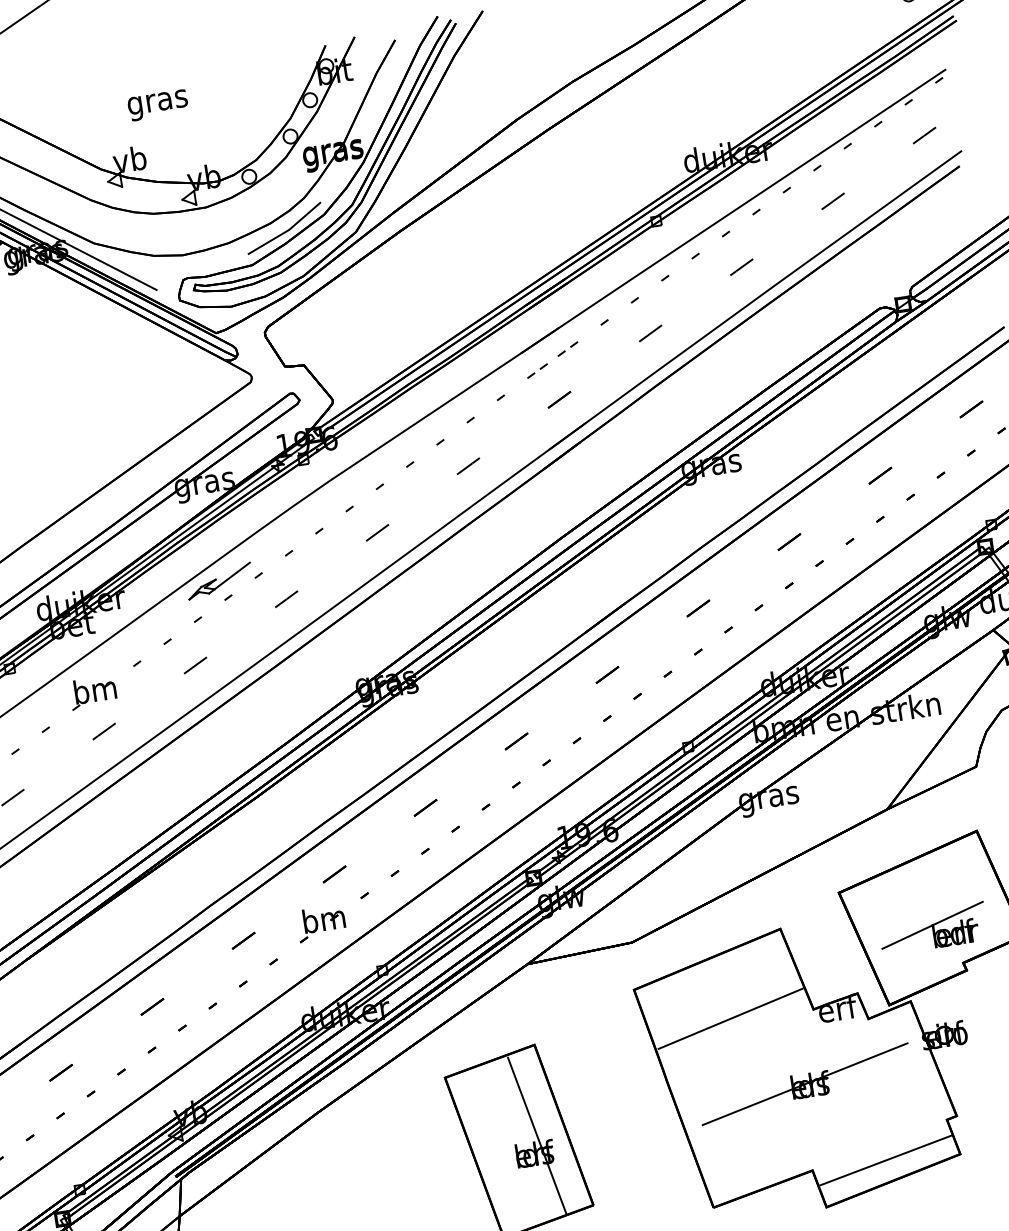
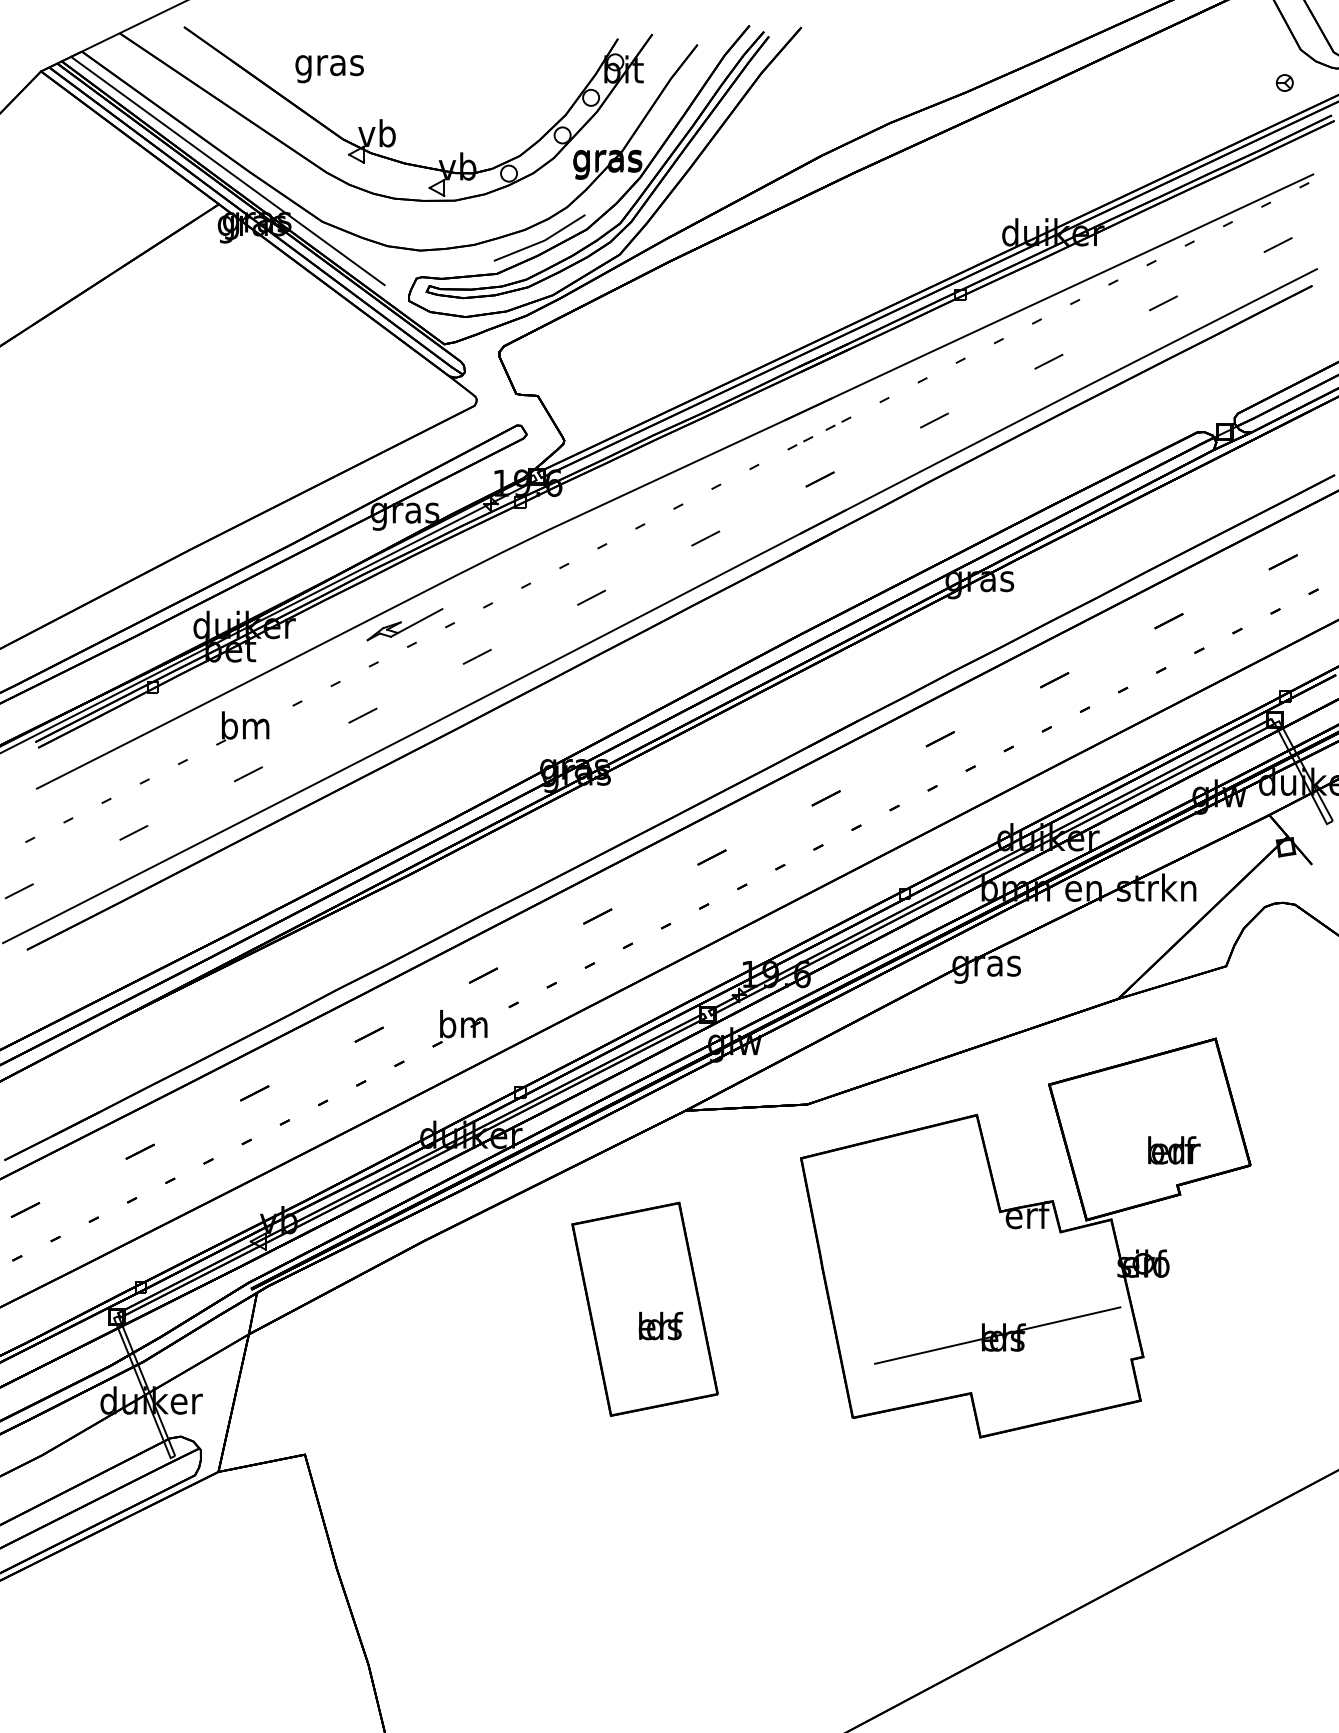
text: (158, 105) -> (329, 69), moved
line: (932, 925) -> (1149, 1137), removed
line: (730, 1018) -> (904, 1207), removed
part: (804, 1084) -> (997, 1335), moved
line: (537, 1135) -> (666, 1305), removed
line: (885, 1160) -> (1055, 1394), removed

